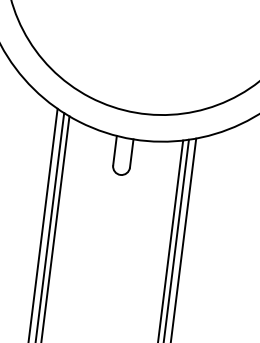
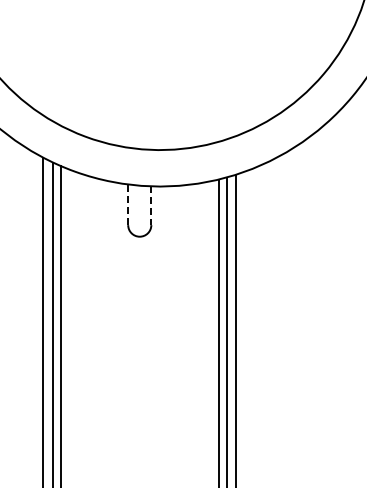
line: (115, 150) -> (128, 204), solid -> dashed
line: (131, 154) -> (151, 206), solid -> dashed

